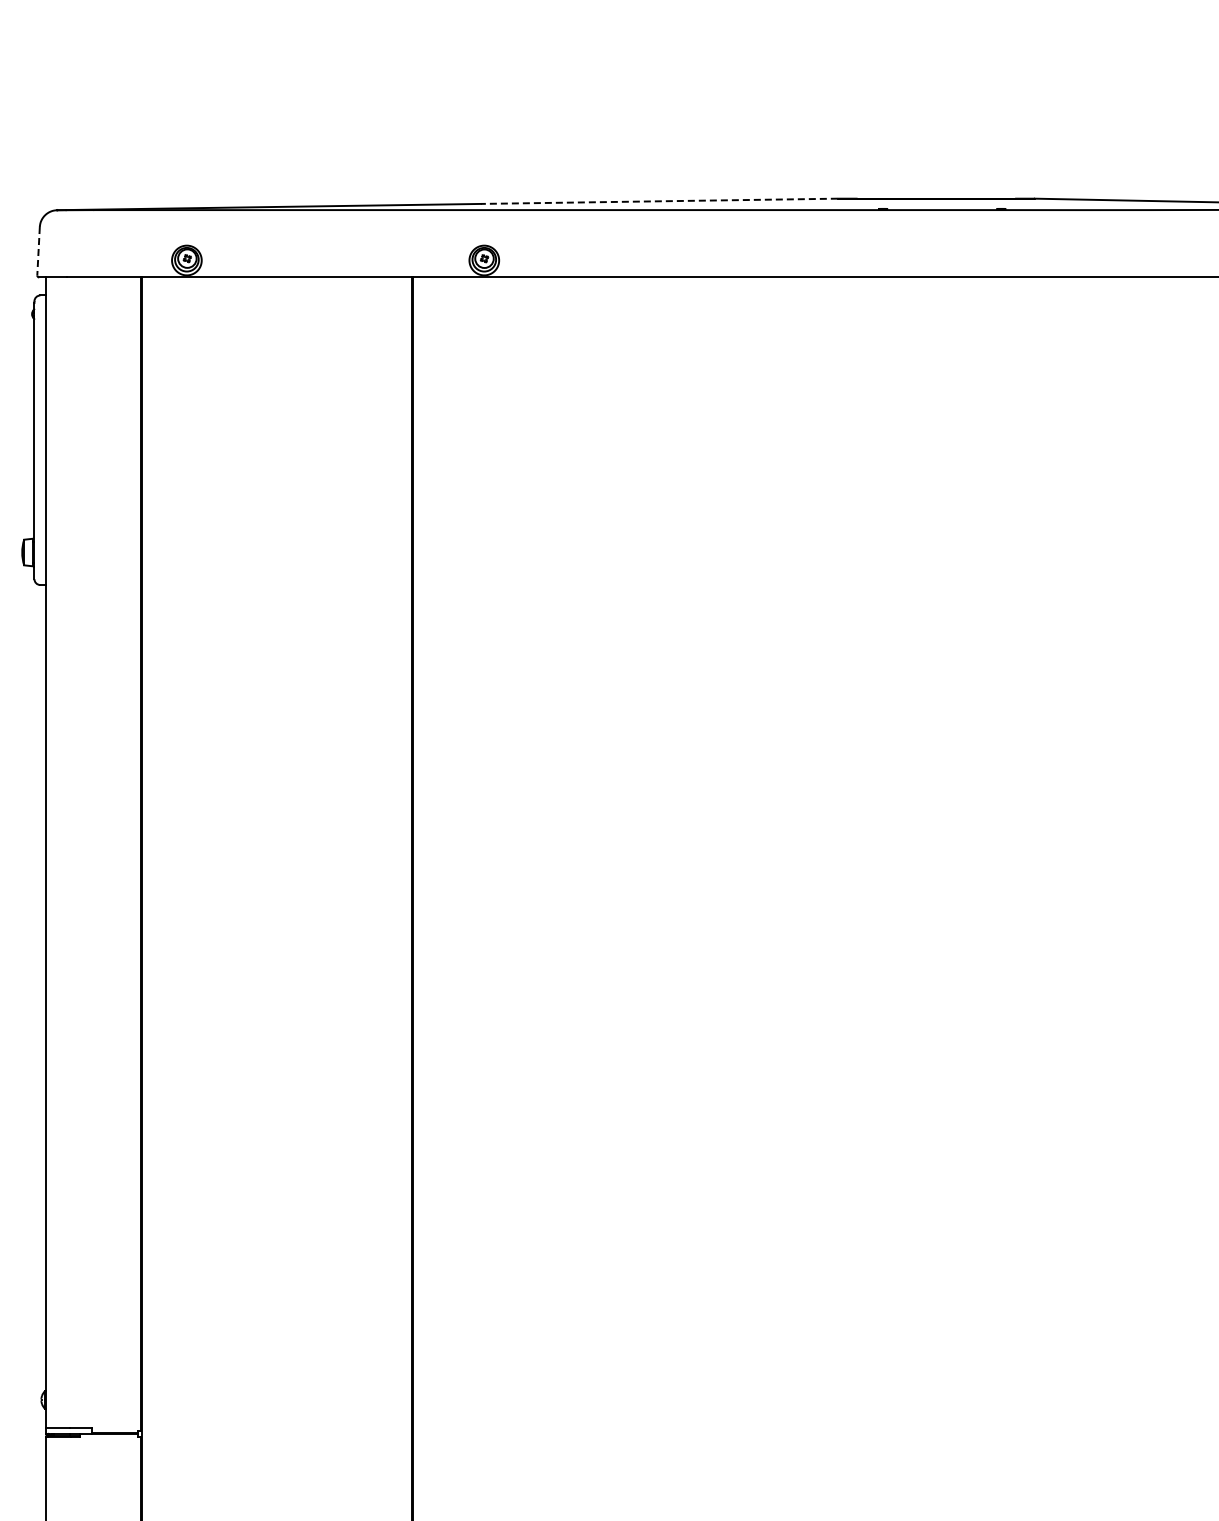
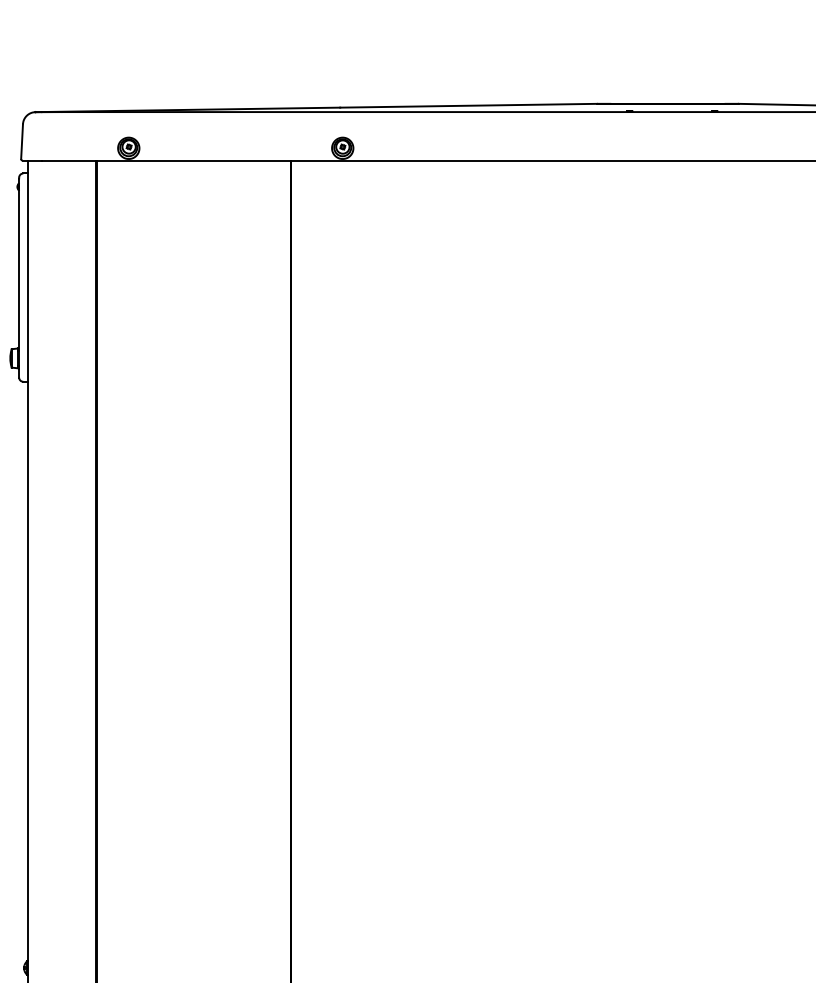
line: (659, 201) -> (468, 105), dashed -> solid
line: (38, 251) -> (22, 141), dashed -> solid

